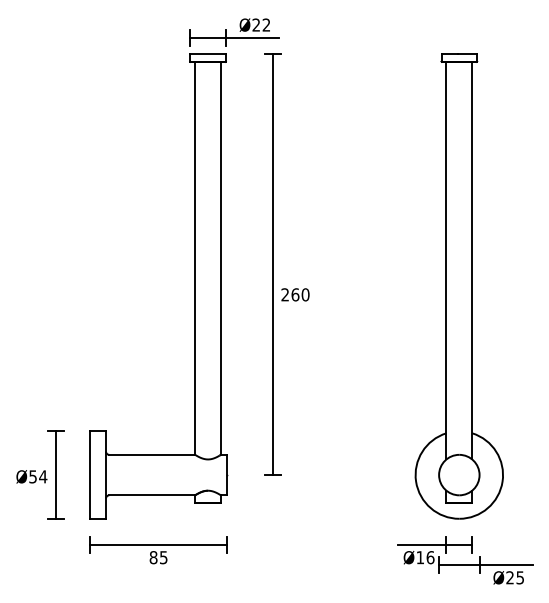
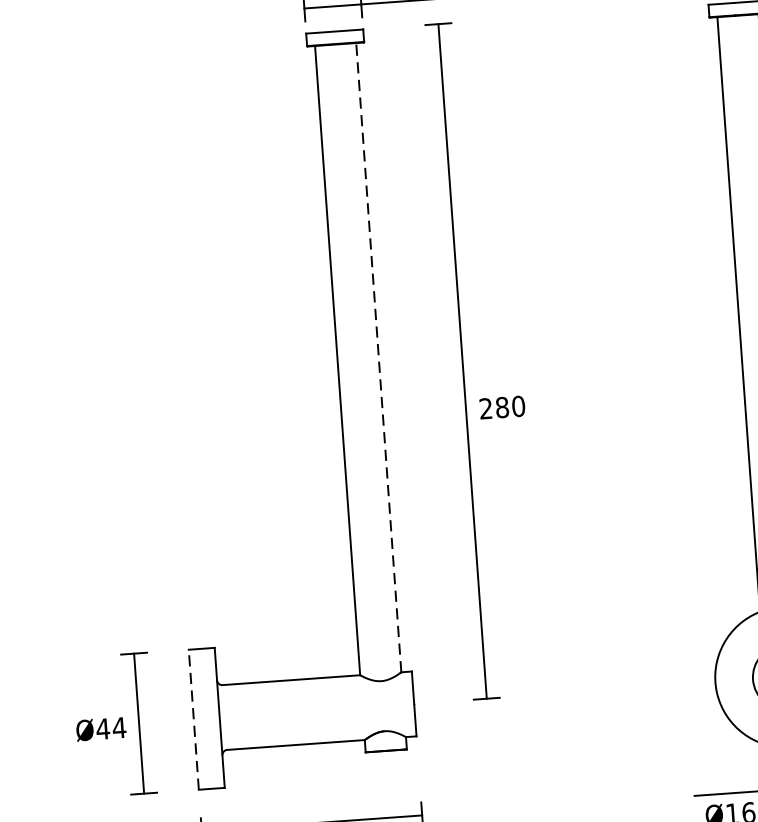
line: (220, 257) -> (378, 356), solid -> dashed
text: (295, 294) -> (502, 406), 260 -> 280
line: (89, 475) -> (193, 720), solid -> dashed
text: (32, 476) -> (102, 728), Ø54 -> Ø44

